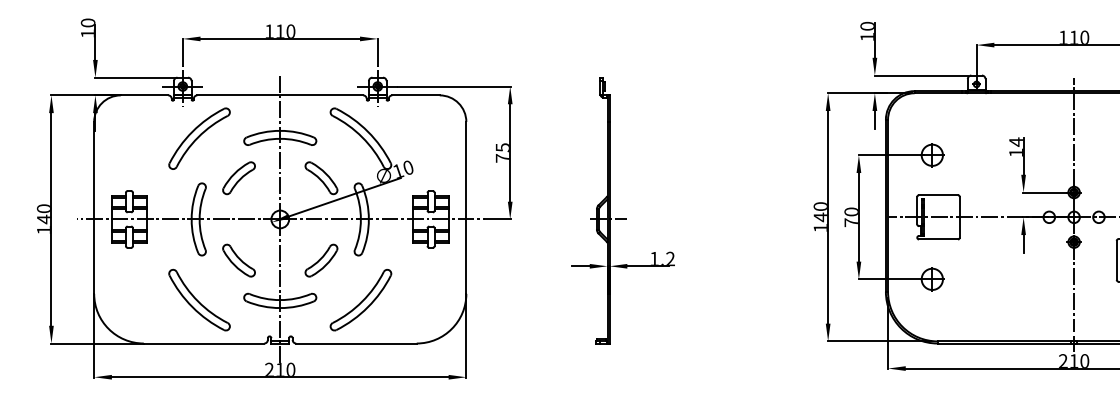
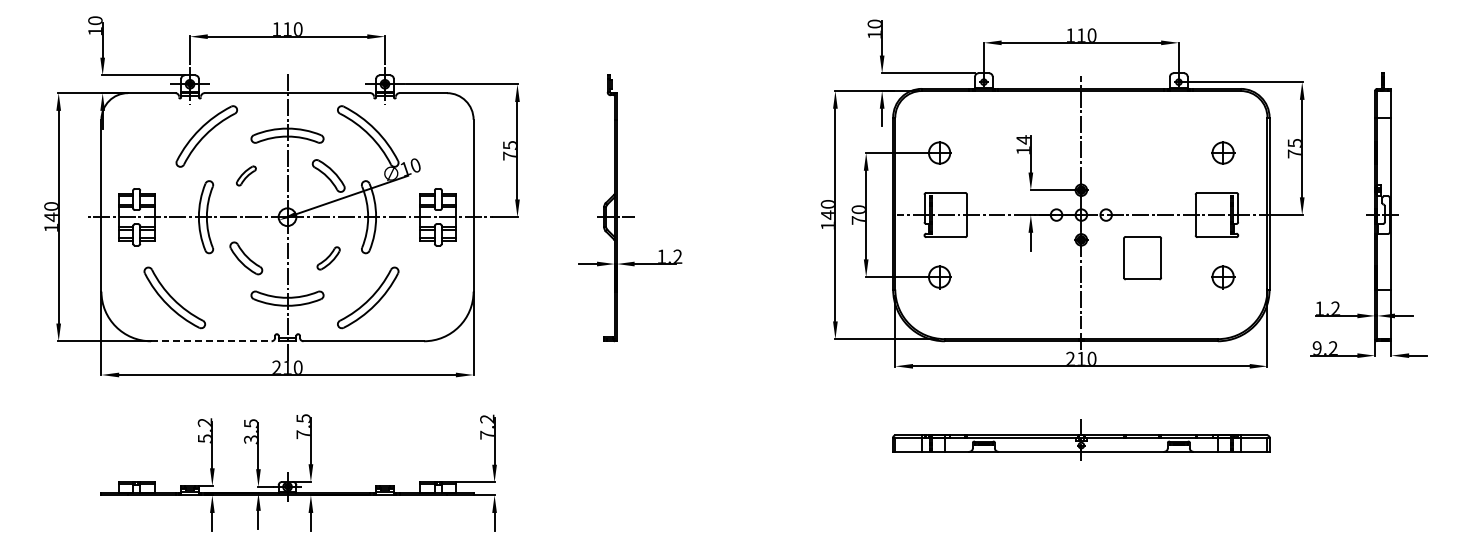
part: (239, 177) -> (246, 175), size x0.6
part: (321, 260) -> (328, 258), size x0.7
part: (199, 299) -> (174, 297), moved
line: (204, 343) -> (211, 341), solid -> dashed

